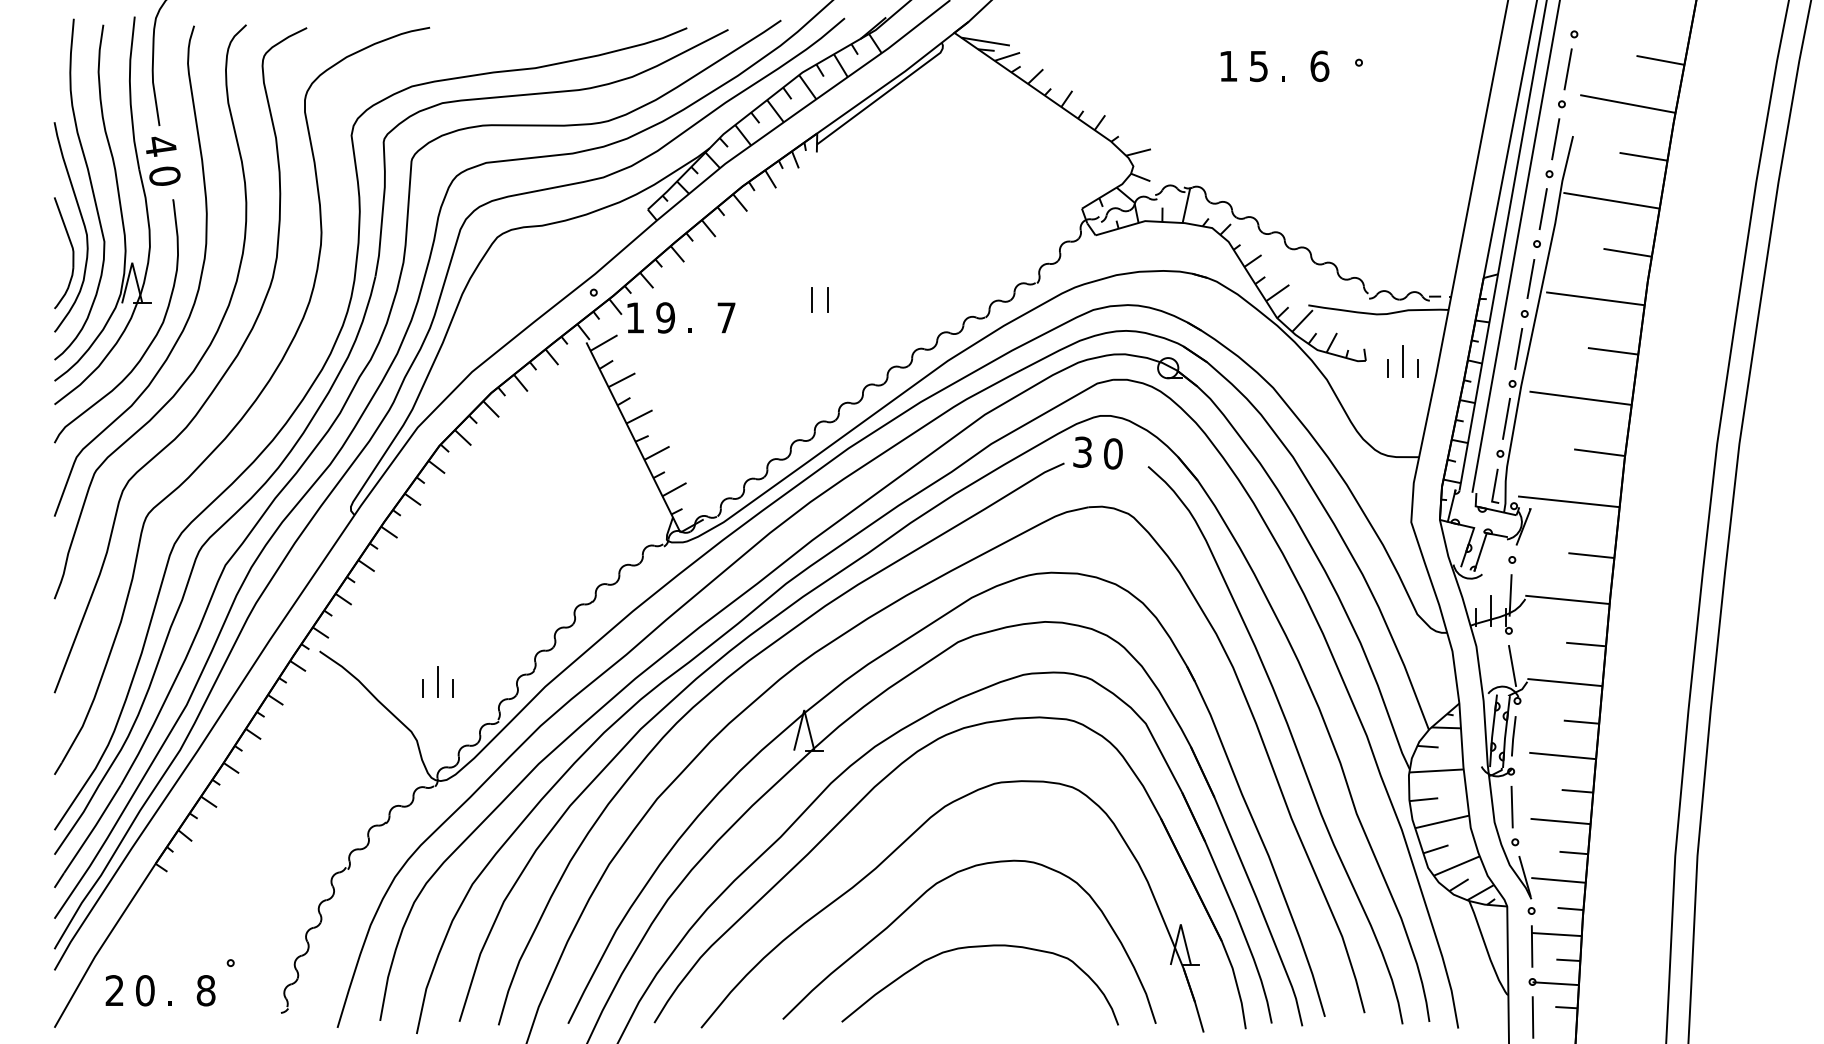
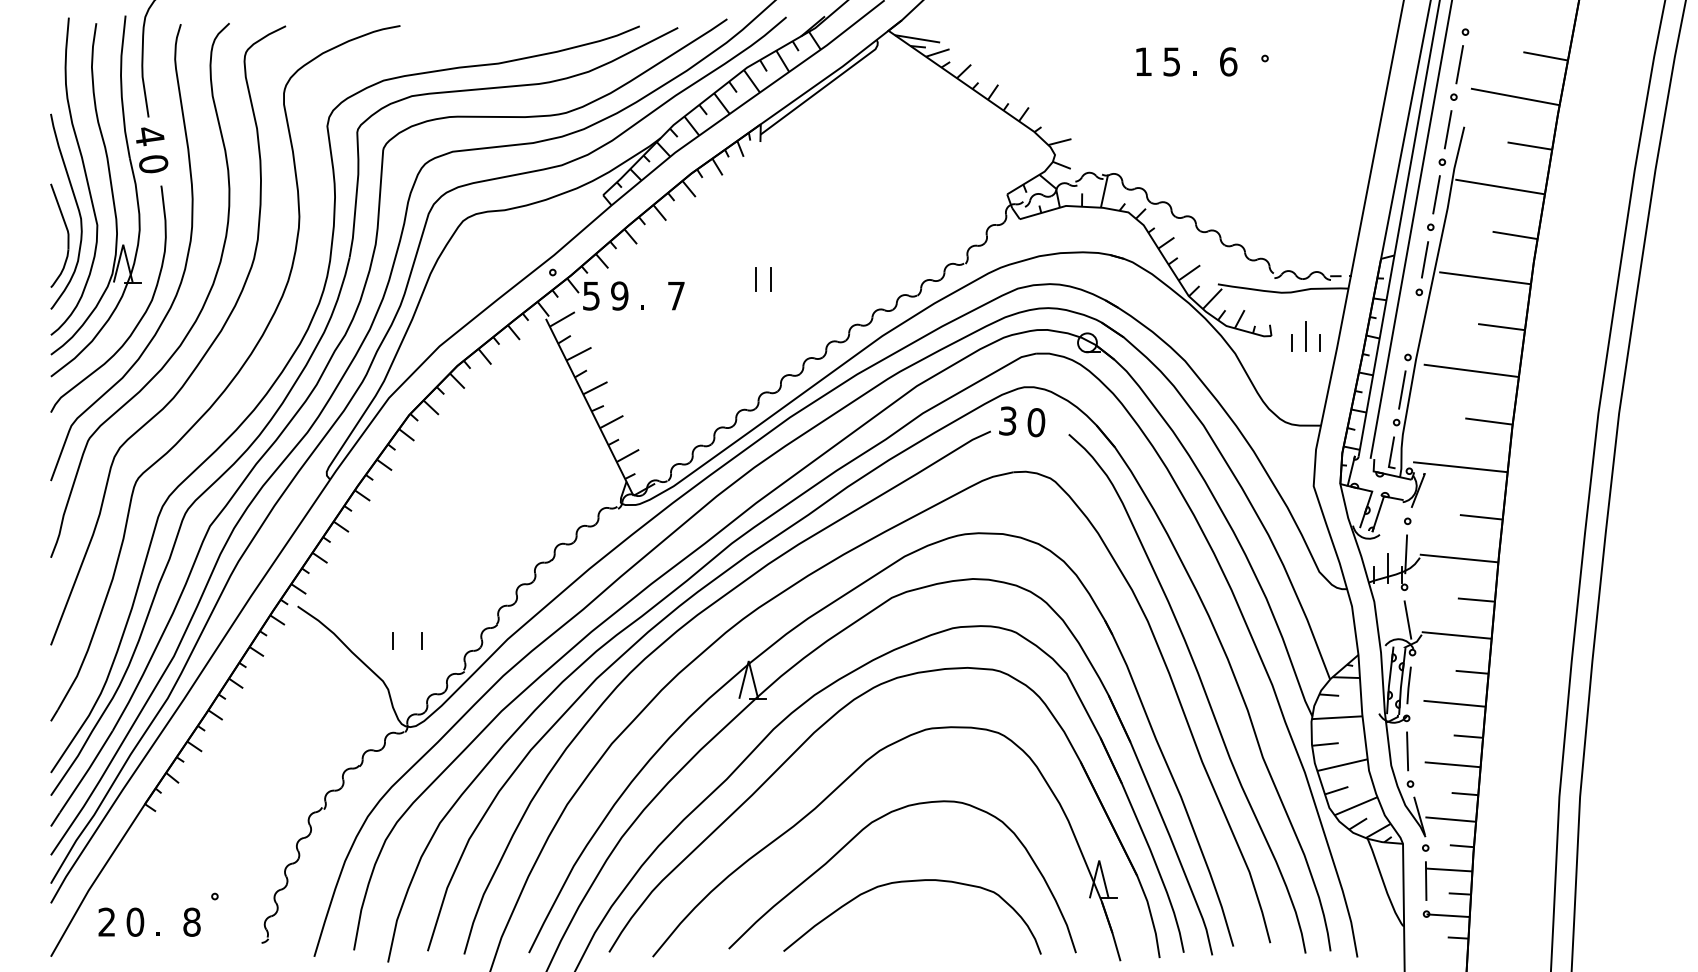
text: (635, 318) -> (591, 296), 1 -> 5
line: (1518, 348) -> (1413, 324), removed
line: (437, 681) -> (407, 634), removed
line: (1532, 1017) -> (1426, 947), removed

